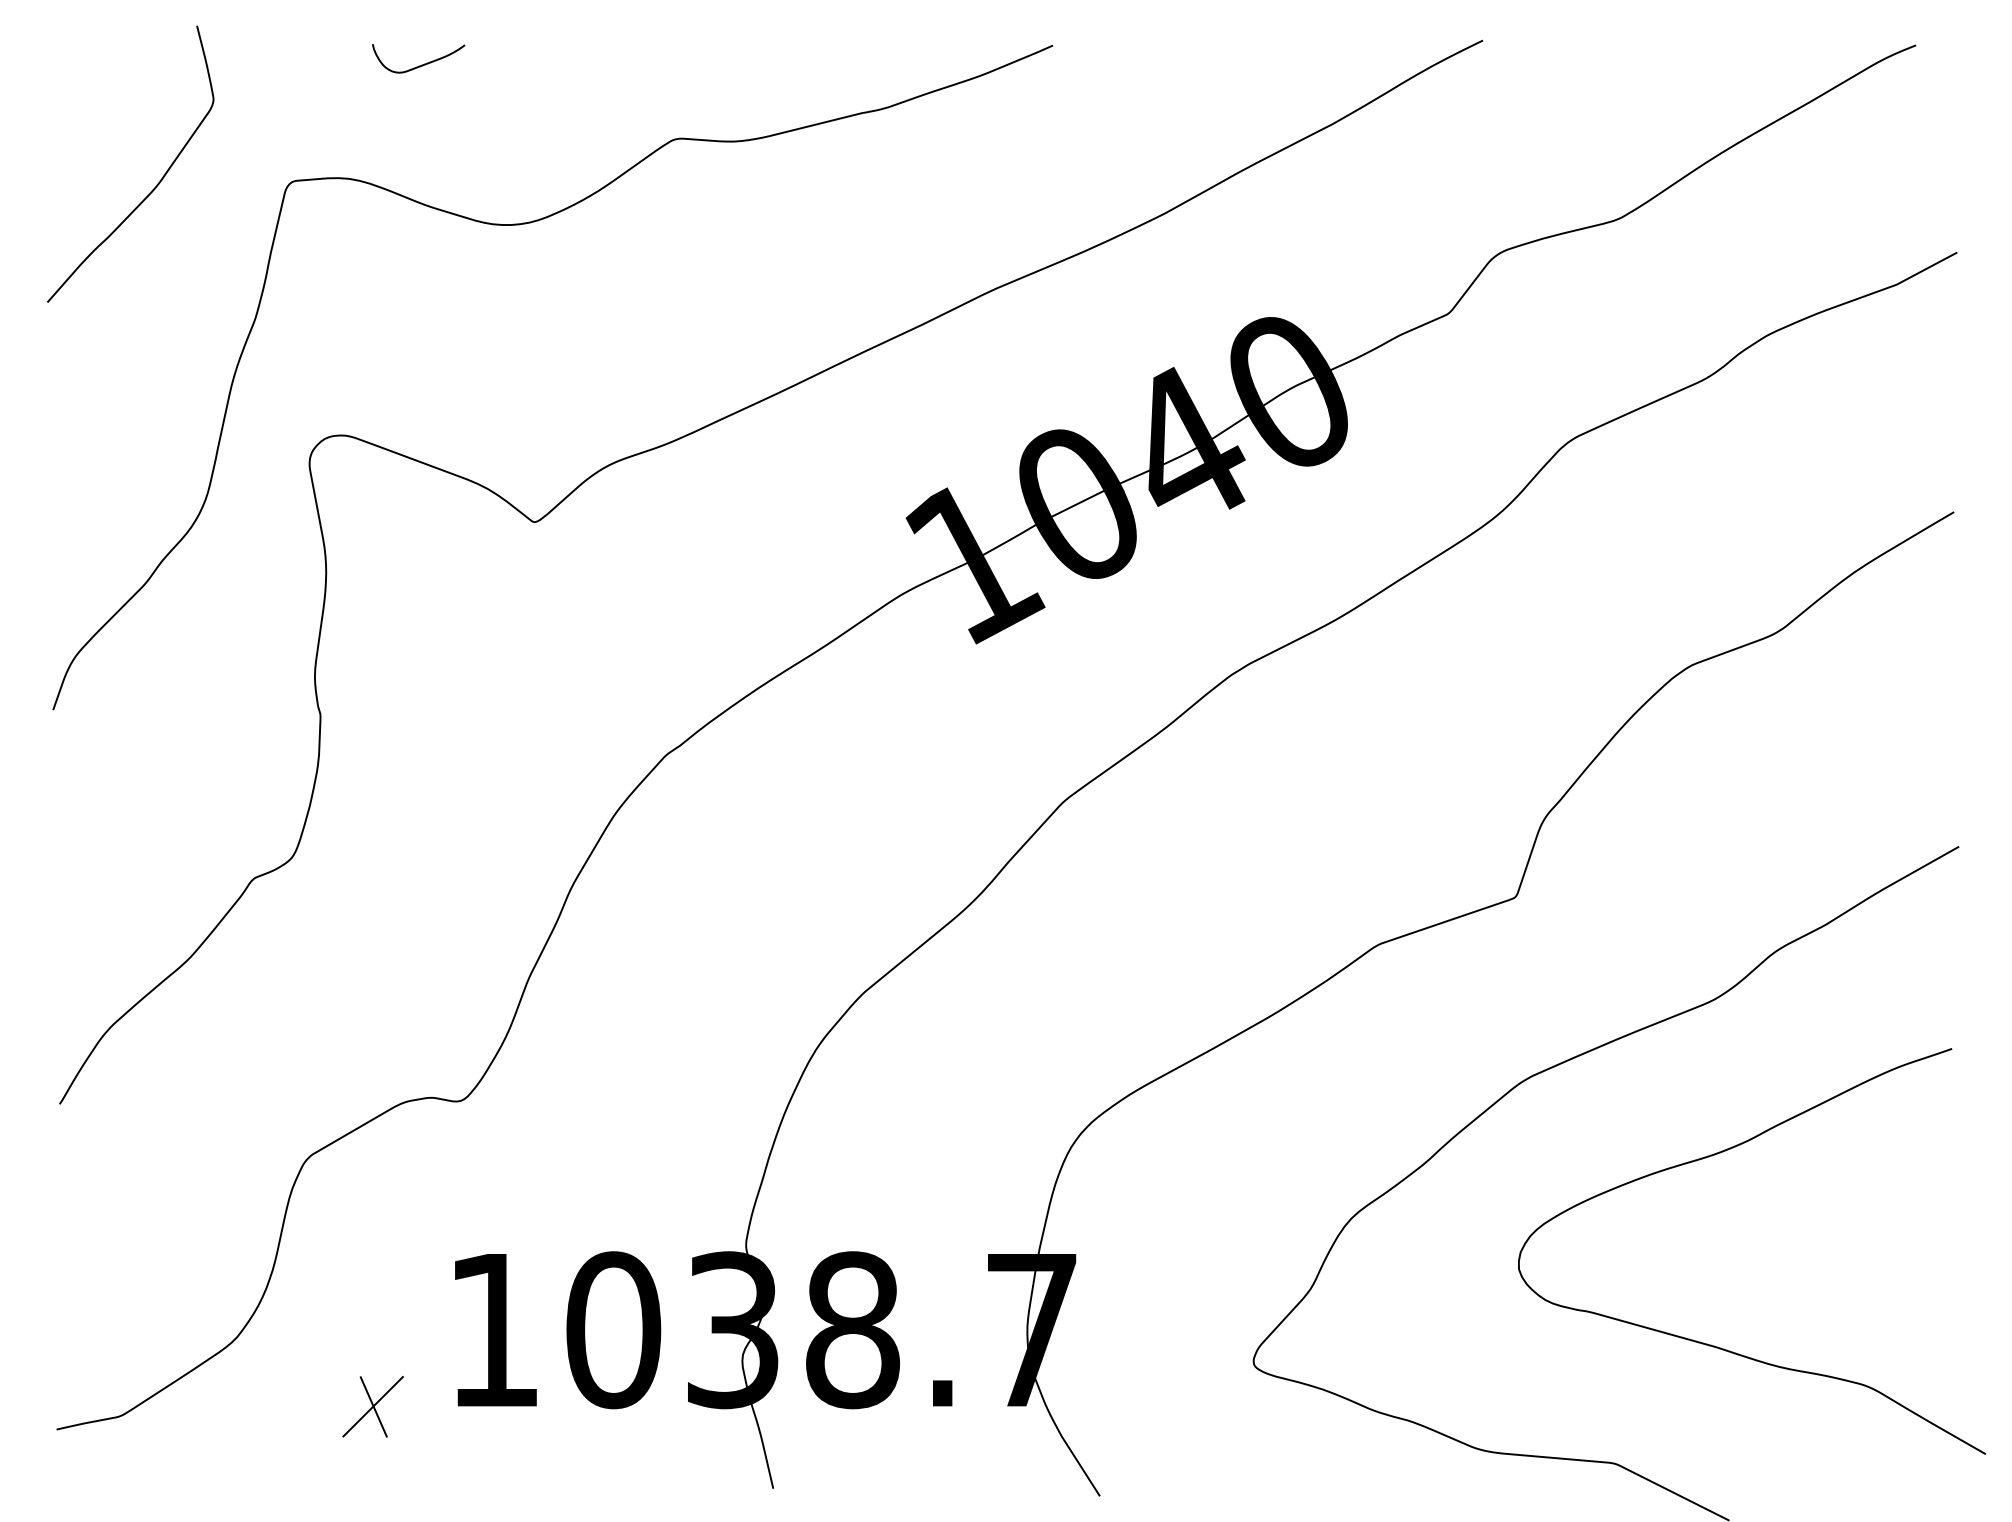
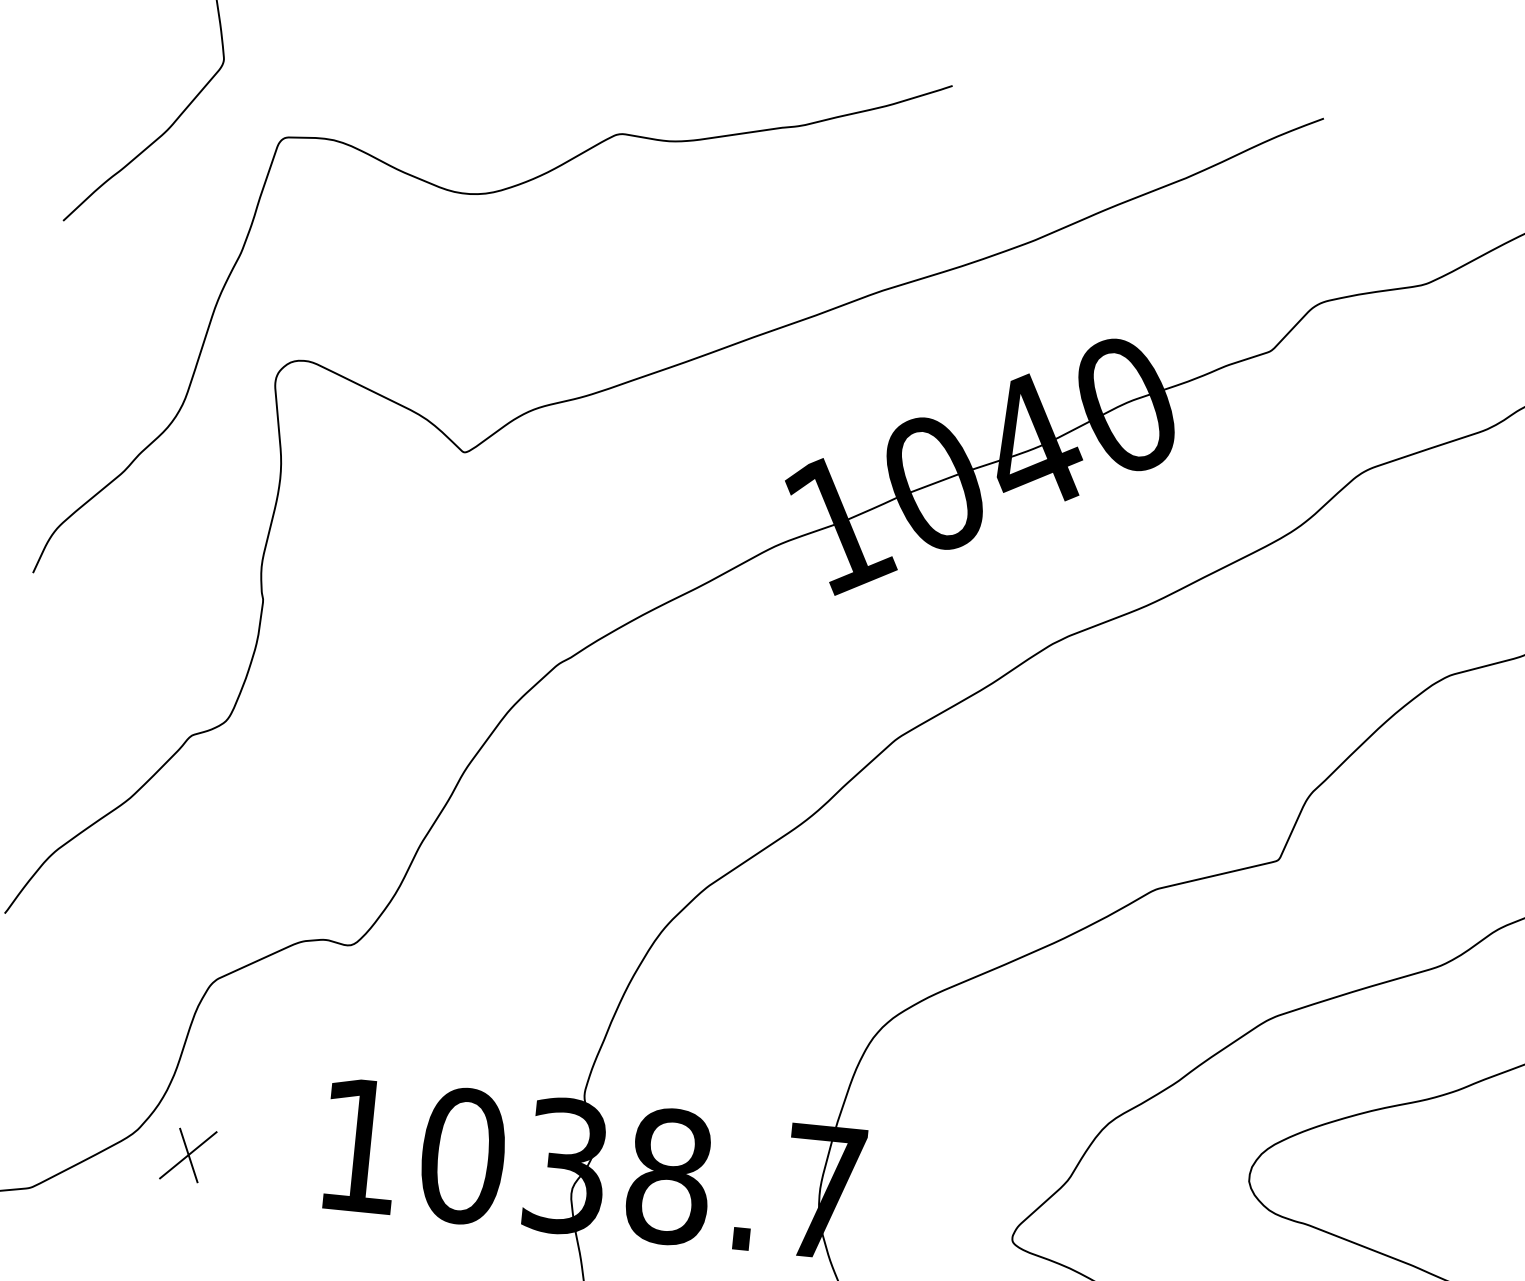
curve: (421, 64) -> (406, 47), removed
part: (372, 1406) -> (187, 1155), moved

